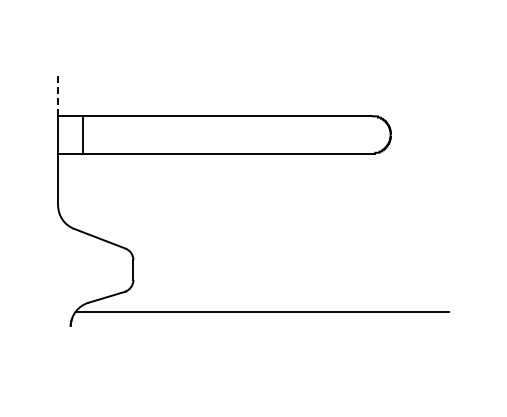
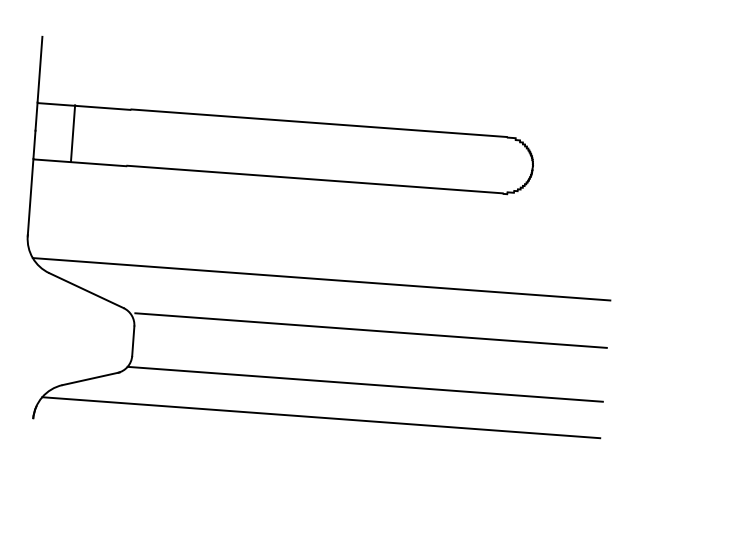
line: (58, 94) -> (40, 70), dashed -> solid
line: (255, 219) -> (321, 278), added
line: (290, 251) -> (370, 330), added
line: (289, 287) -> (364, 384), added

